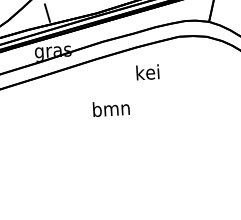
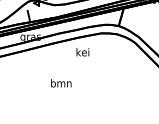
text: (111, 109) -> (61, 83), moved

